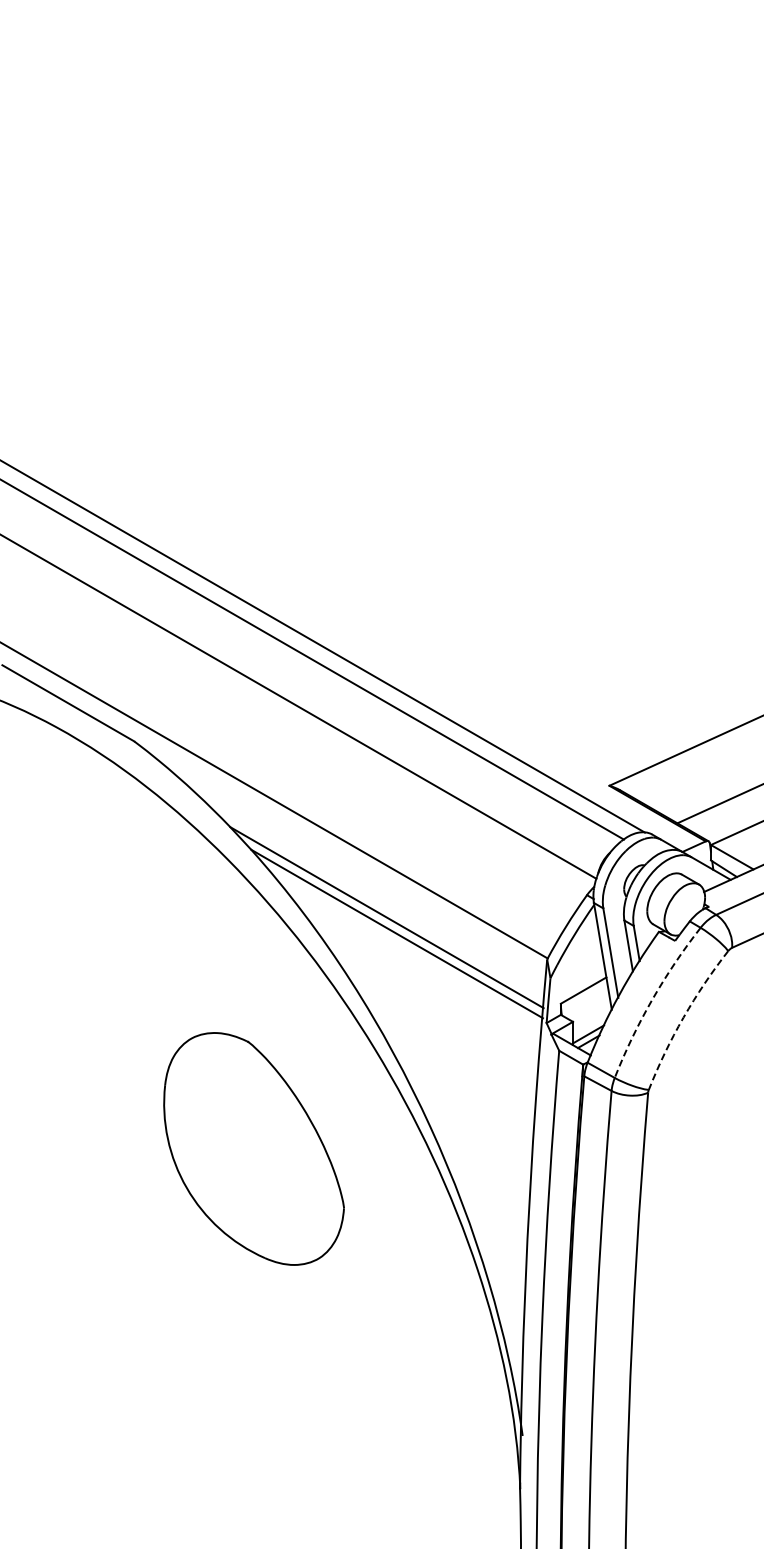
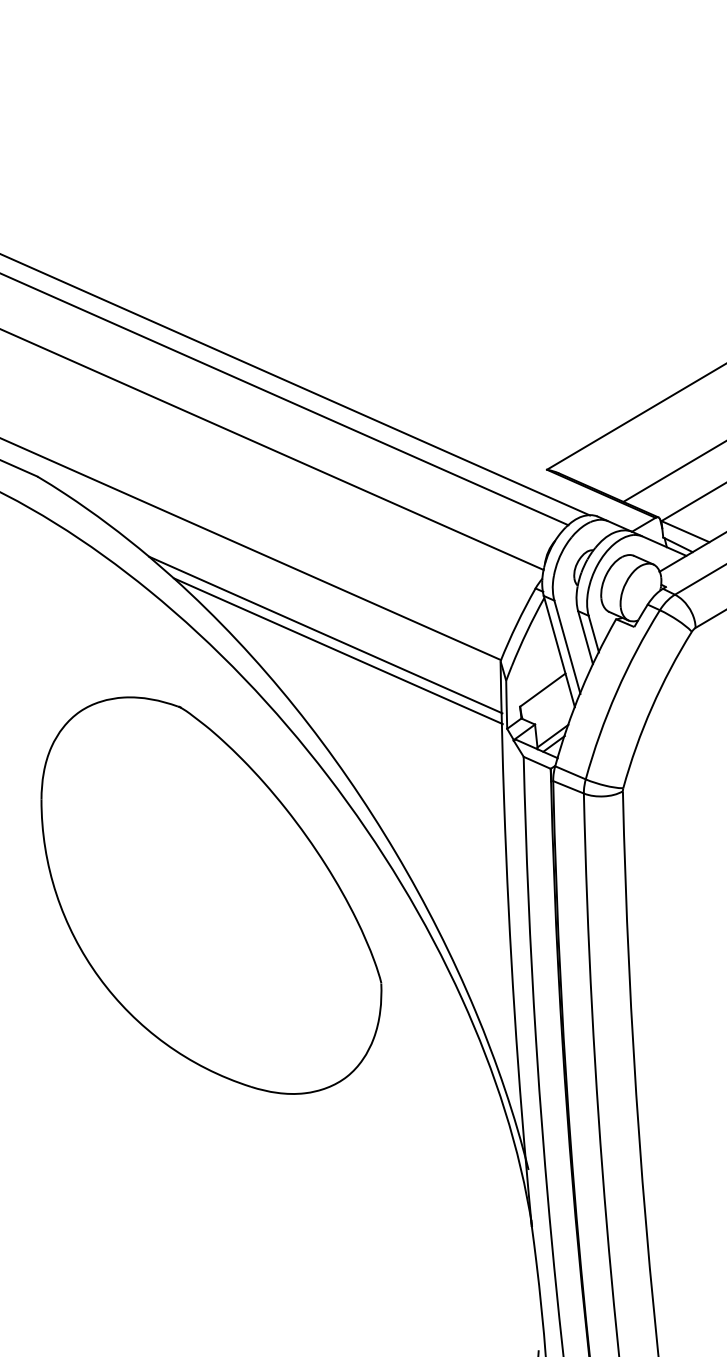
arc: (652, 999) -> (616, 691), dashed -> solid
arc: (683, 1017) -> (651, 707), dashed -> solid
part: (253, 1148) -> (210, 895), size x1.67

